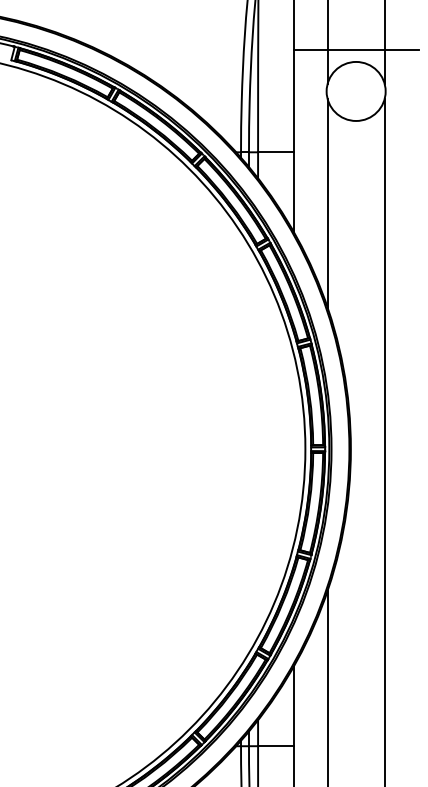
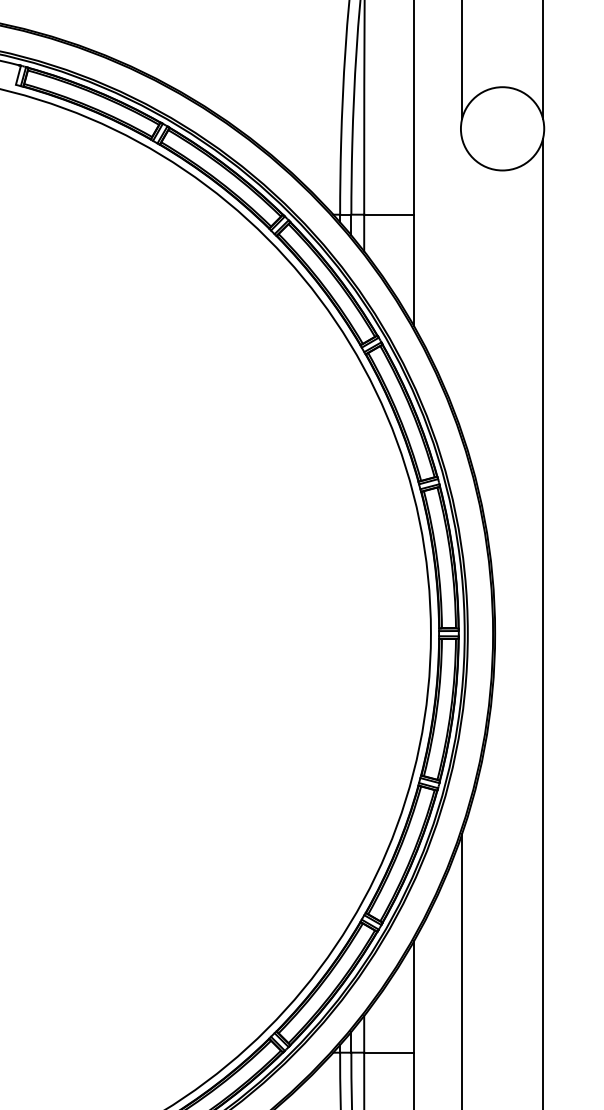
line: (355, 50) -> (501, 71), removed
line: (327, 202) -> (462, 285), removed

